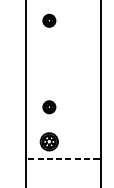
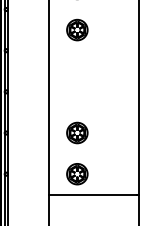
part: (49, 20) -> (77, 29), size x1.43
part: (49, 106) -> (77, 132), size x1.43
line: (62, 158) -> (92, 194), dashed -> solid

